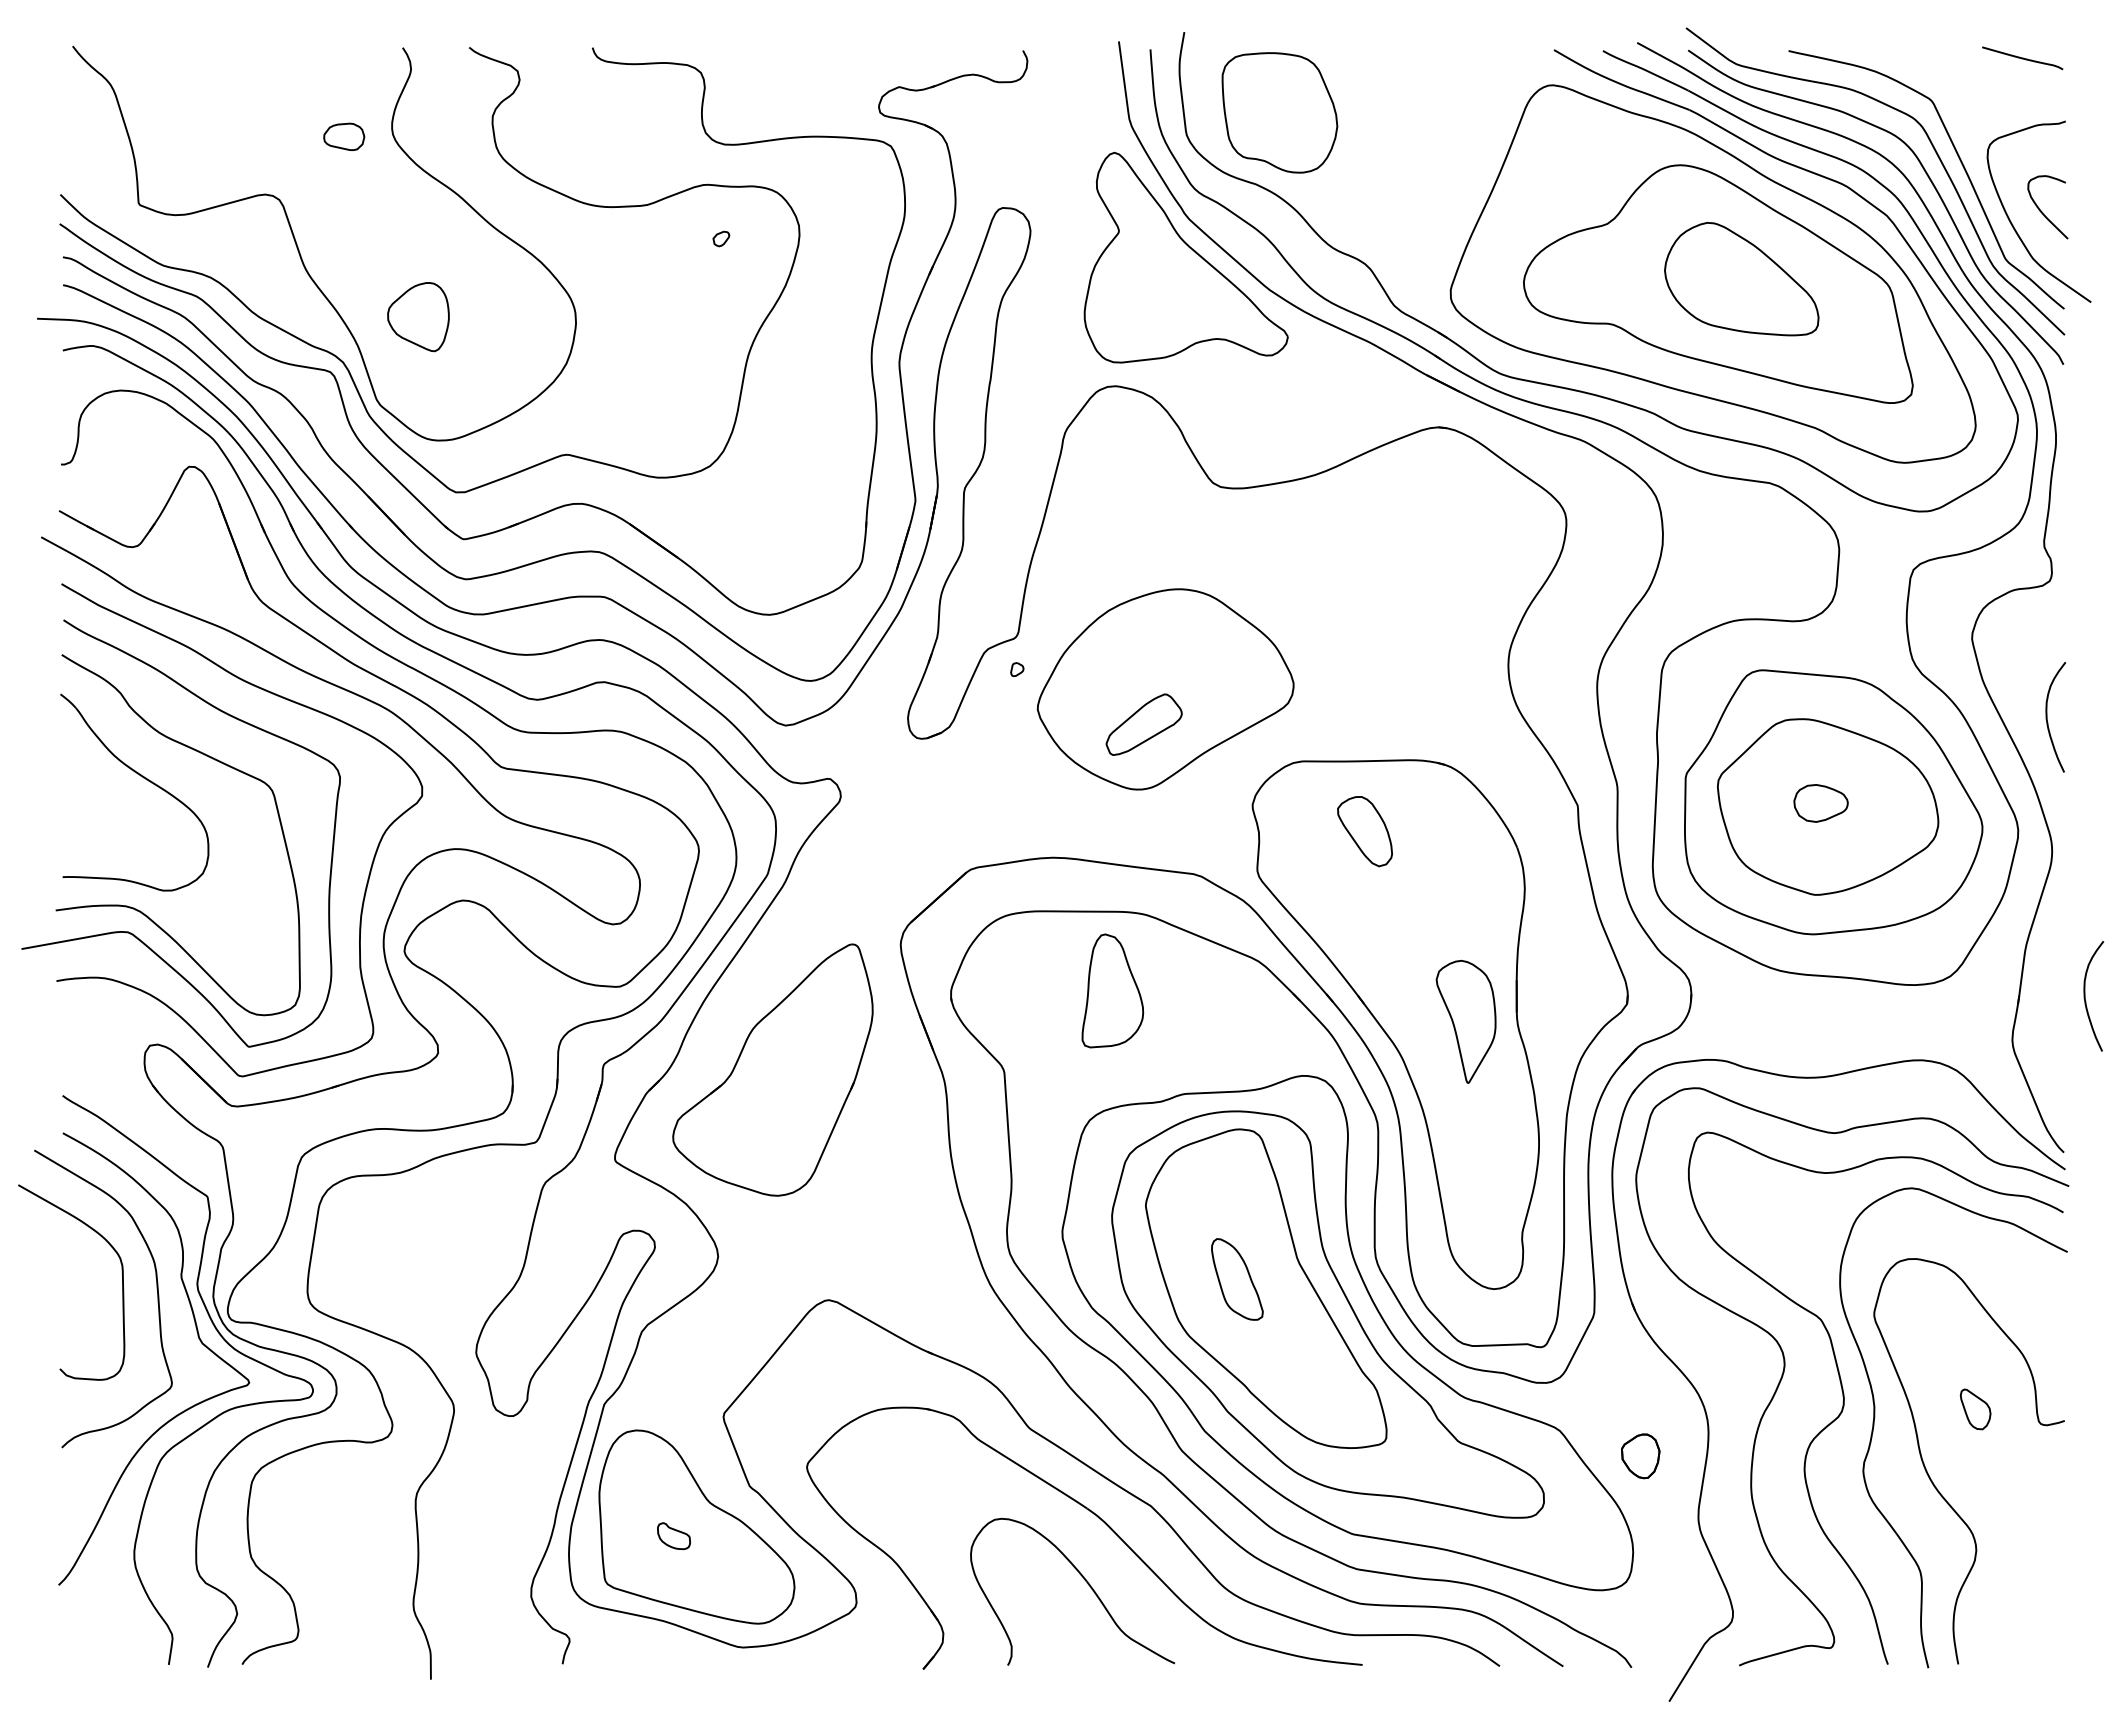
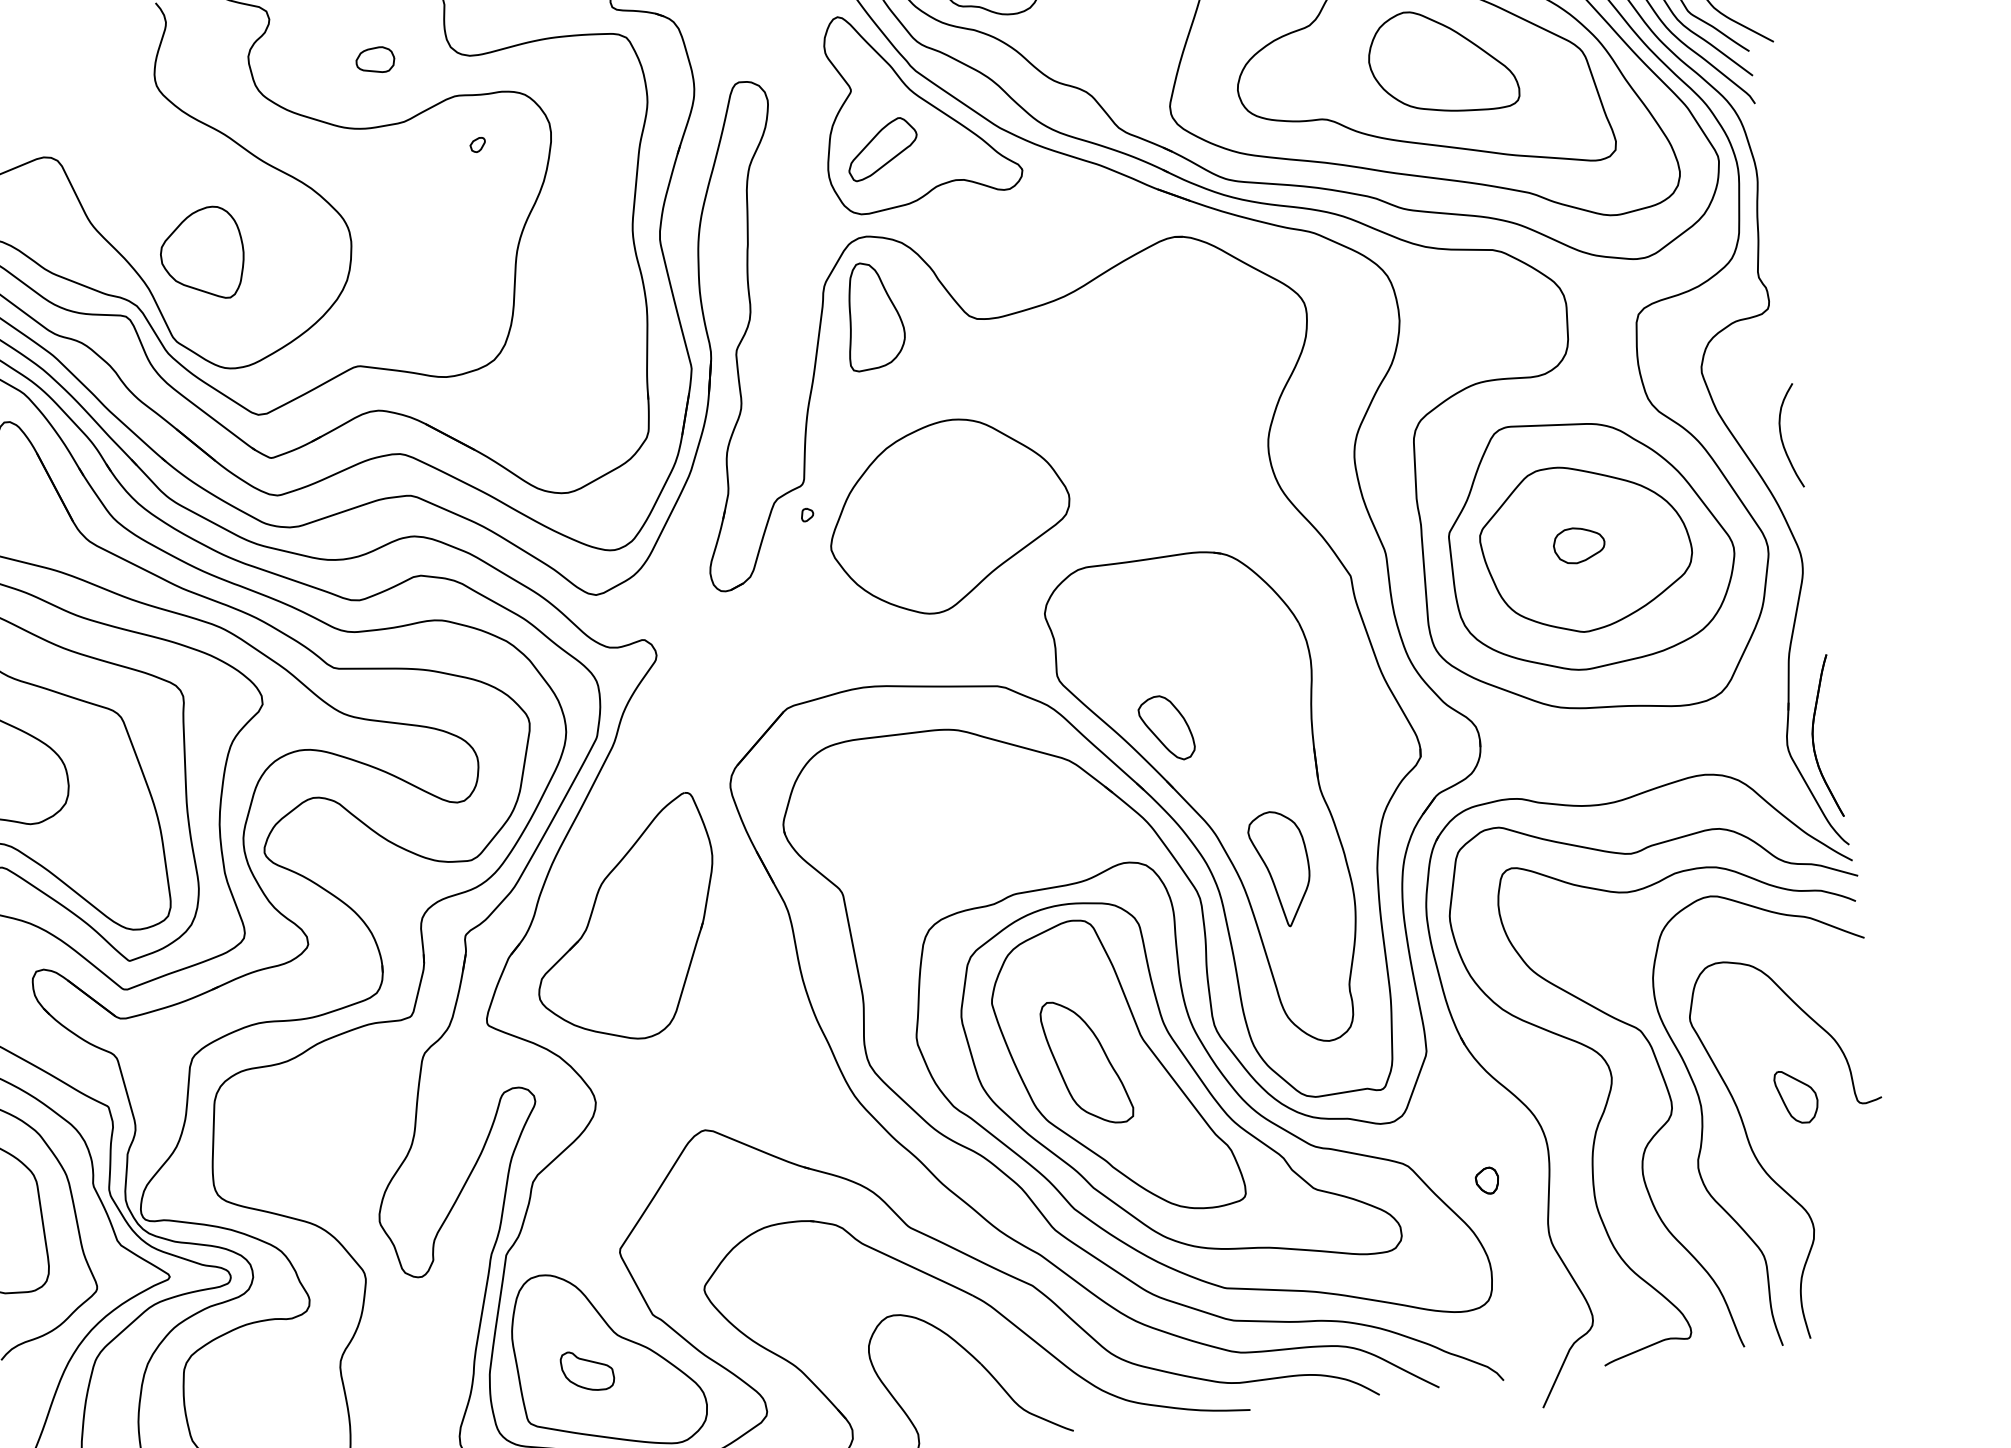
part: (344, 136) -> (375, 60), moved
part: (418, 316) -> (202, 253), size x1.43
part: (1143, 724) -> (881, 148), moved
part: (1364, 831) -> (1166, 728), moved
part: (1112, 990) -> (873, 315), moved
curve: (2085, 996) -> (1850, 695), removed
part: (1465, 1021) -> (1280, 868), moved
part: (2041, 1034) -> (1814, 736), added
part: (1237, 1279) -> (1087, 1062), size x1.67
part: (1975, 1409) -> (1796, 1096), size x1.43
part: (1640, 1456) -> (1487, 1180), size x0.62
part: (673, 1535) -> (586, 1370), size x1.67

